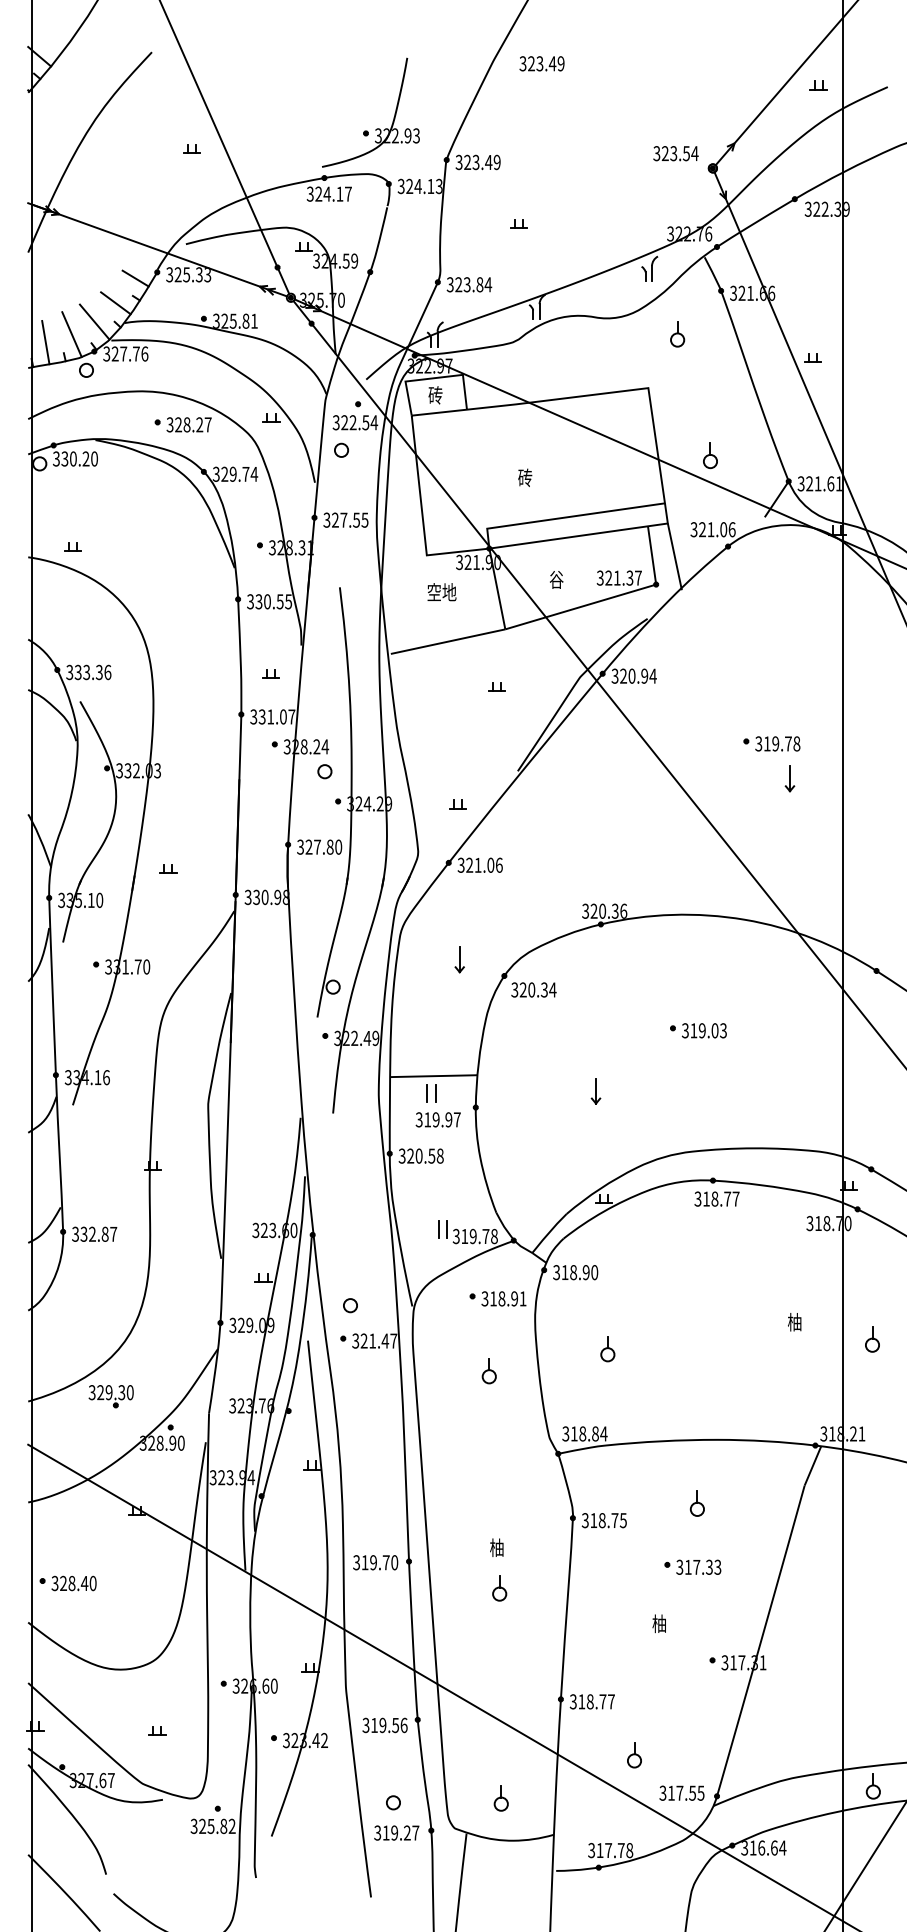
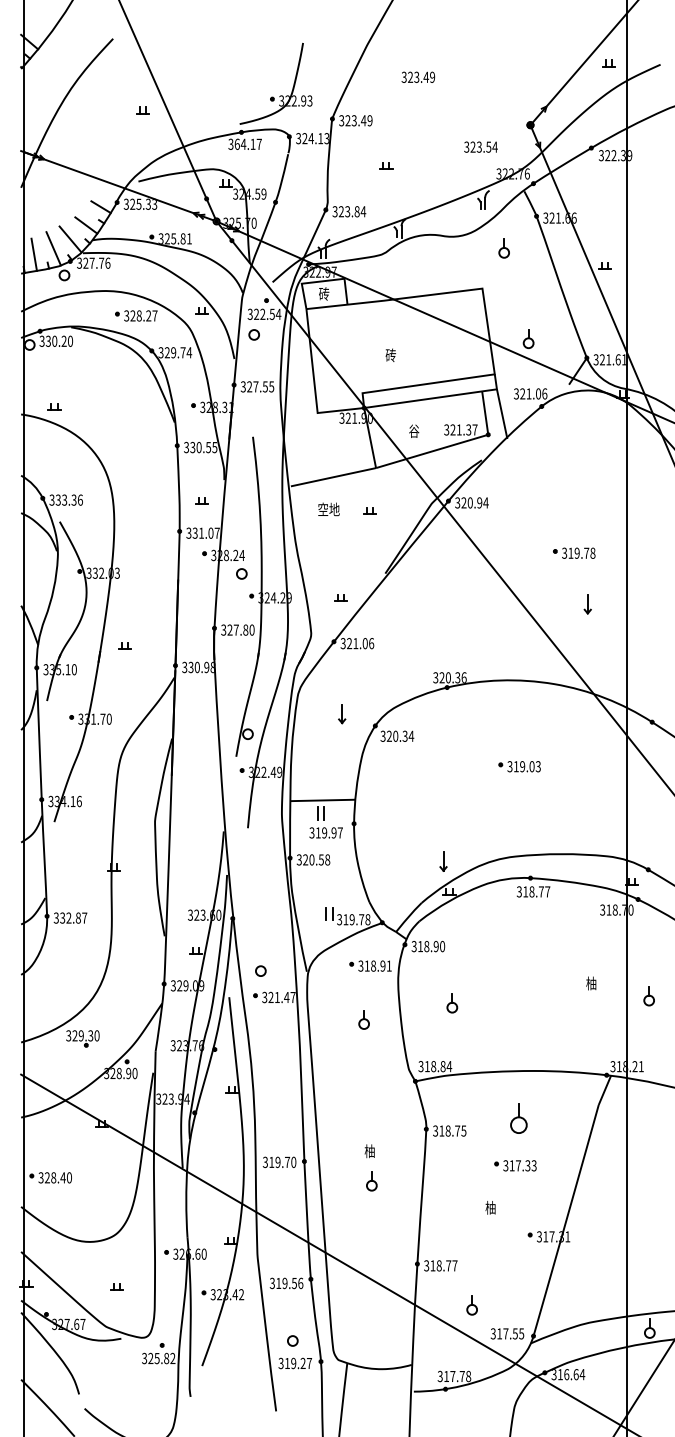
text: (542, 62) -> (418, 76), moved
text: (675, 152) -> (480, 146), moved
text: (317, 193) -> (236, 143), 324.17 -> 364.17
text: (441, 592) -> (328, 509), moved
part: (789, 779) -> (587, 604), moved
part: (595, 1091) -> (443, 861), moved
part: (696, 1503) -> (518, 1118), size x1.6
part: (500, 1798) -> (372, 1337), removed

